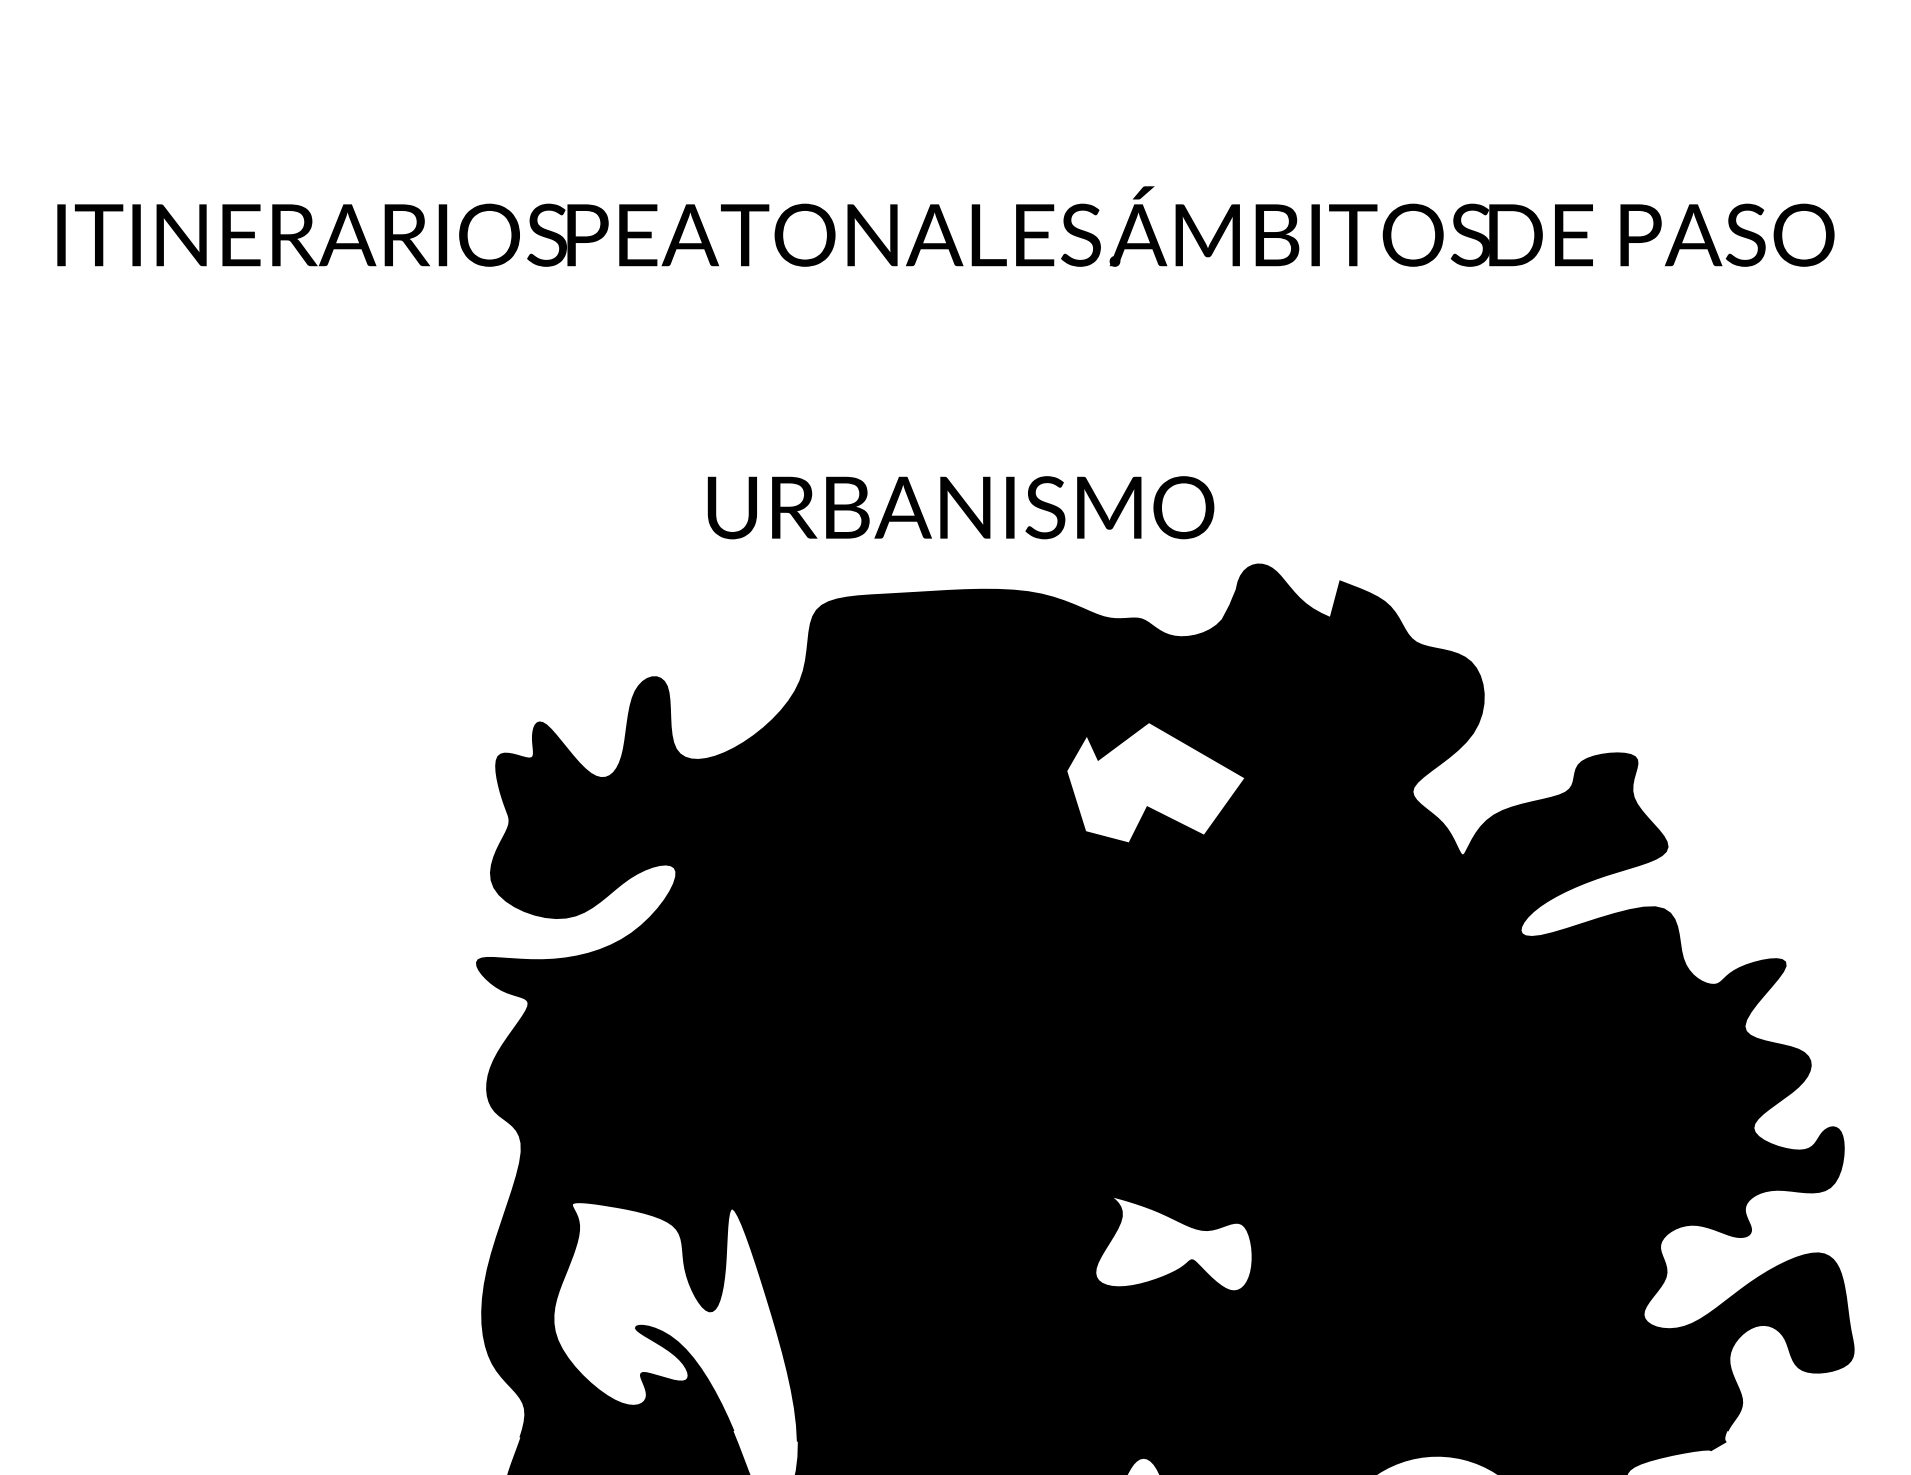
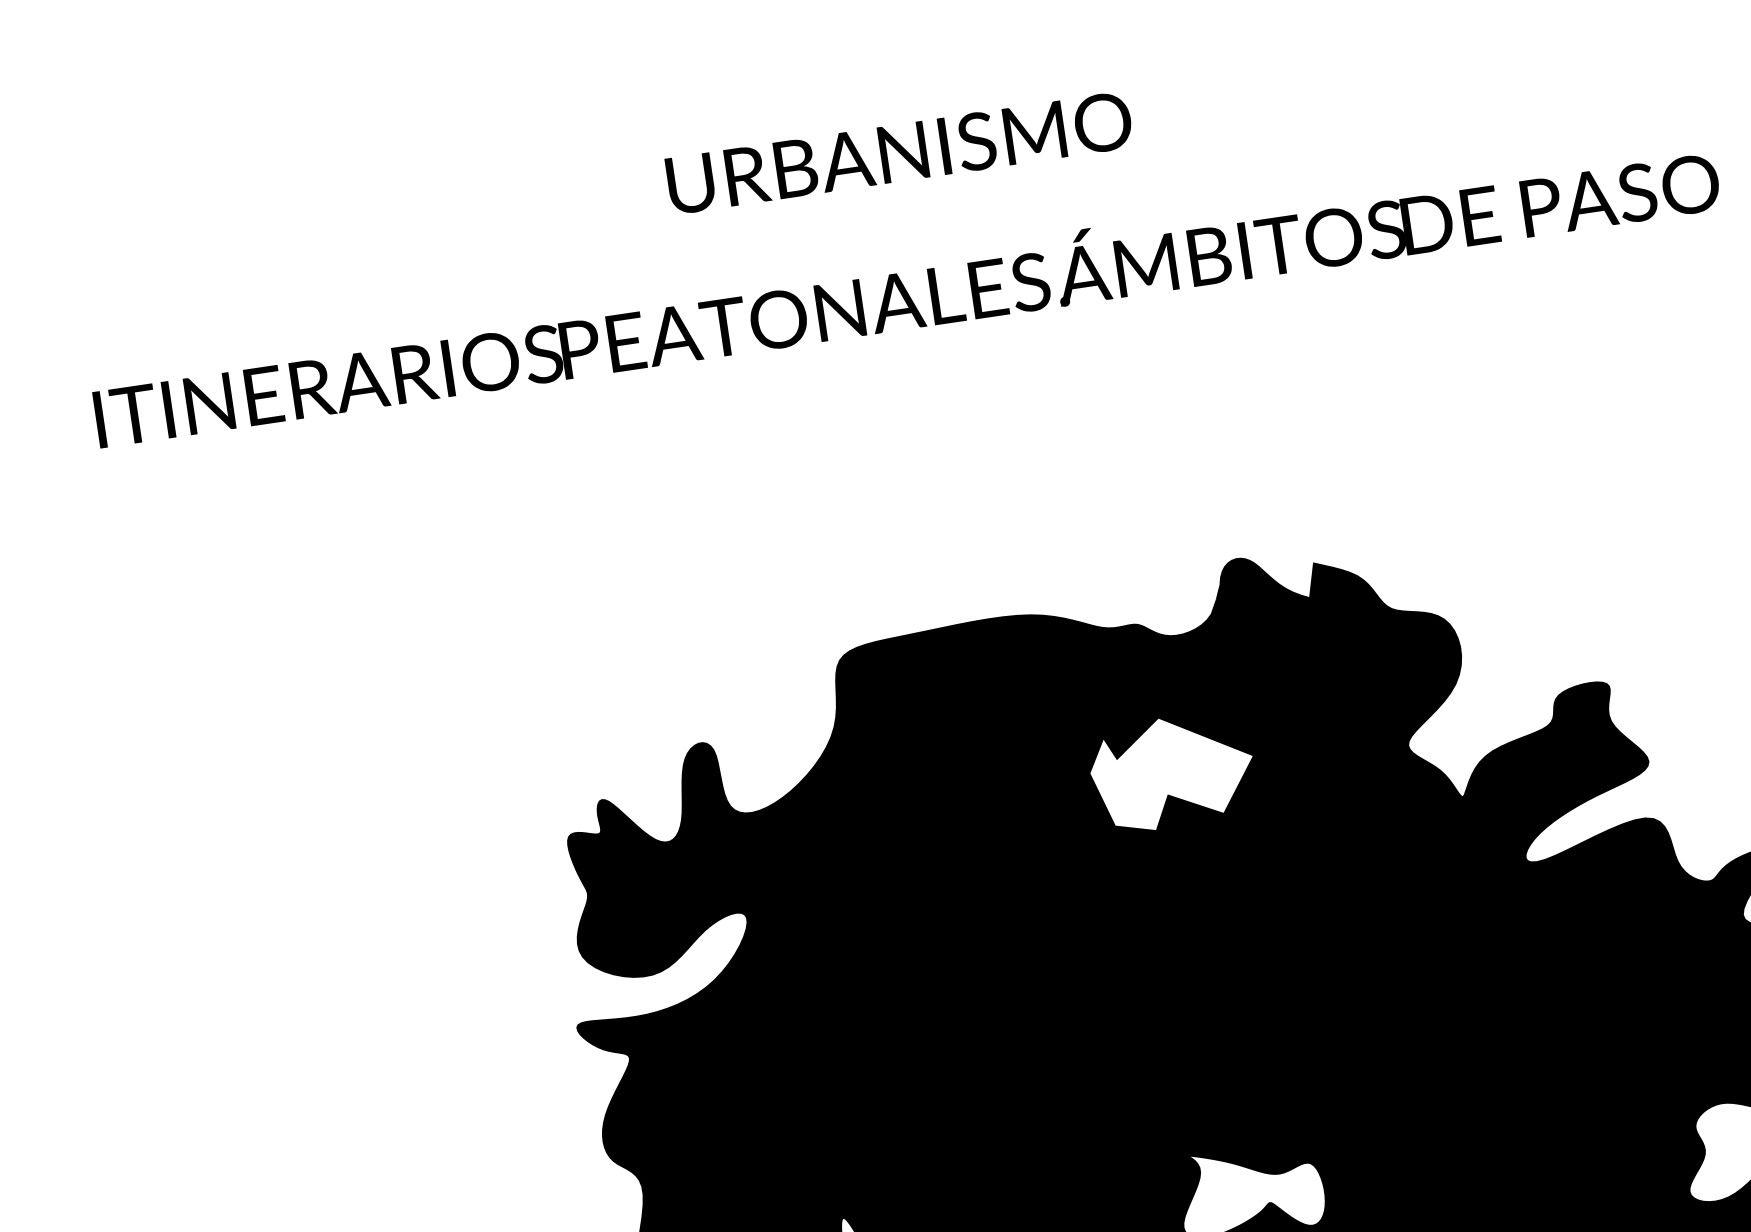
text: (960, 507) -> (899, 152), moved

